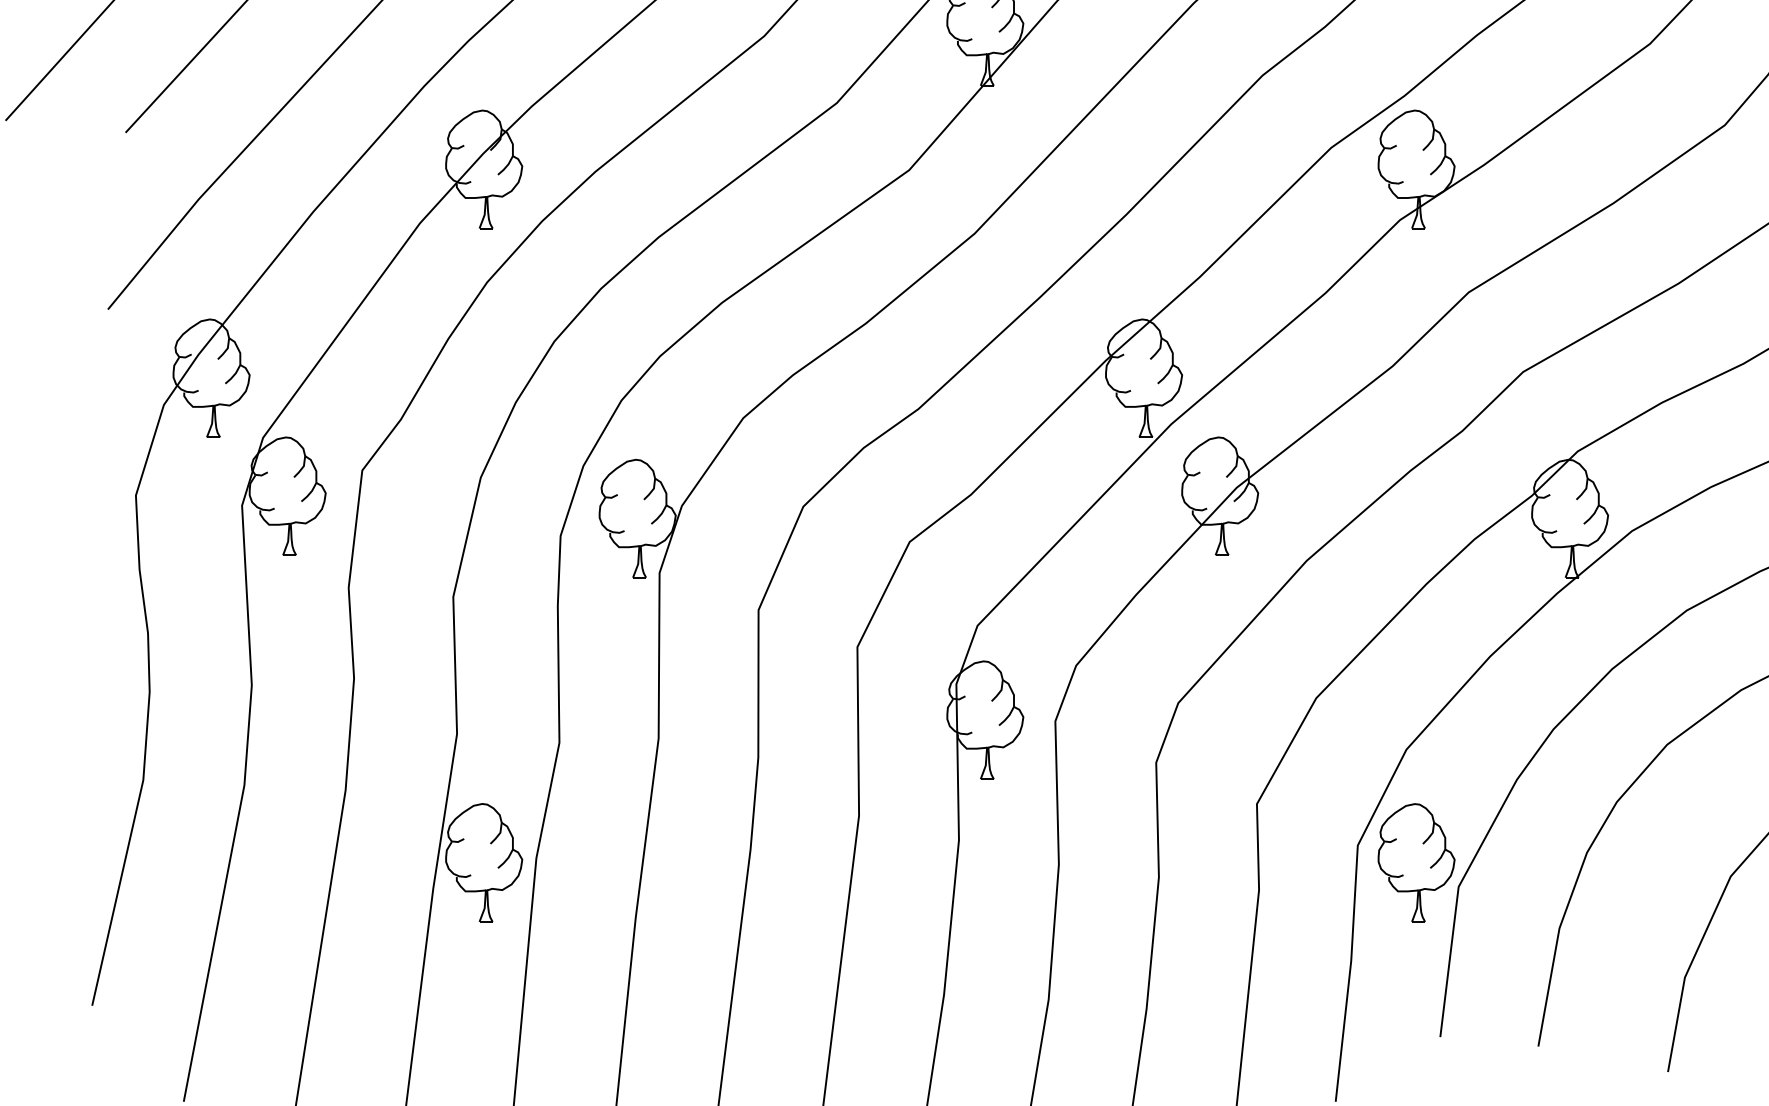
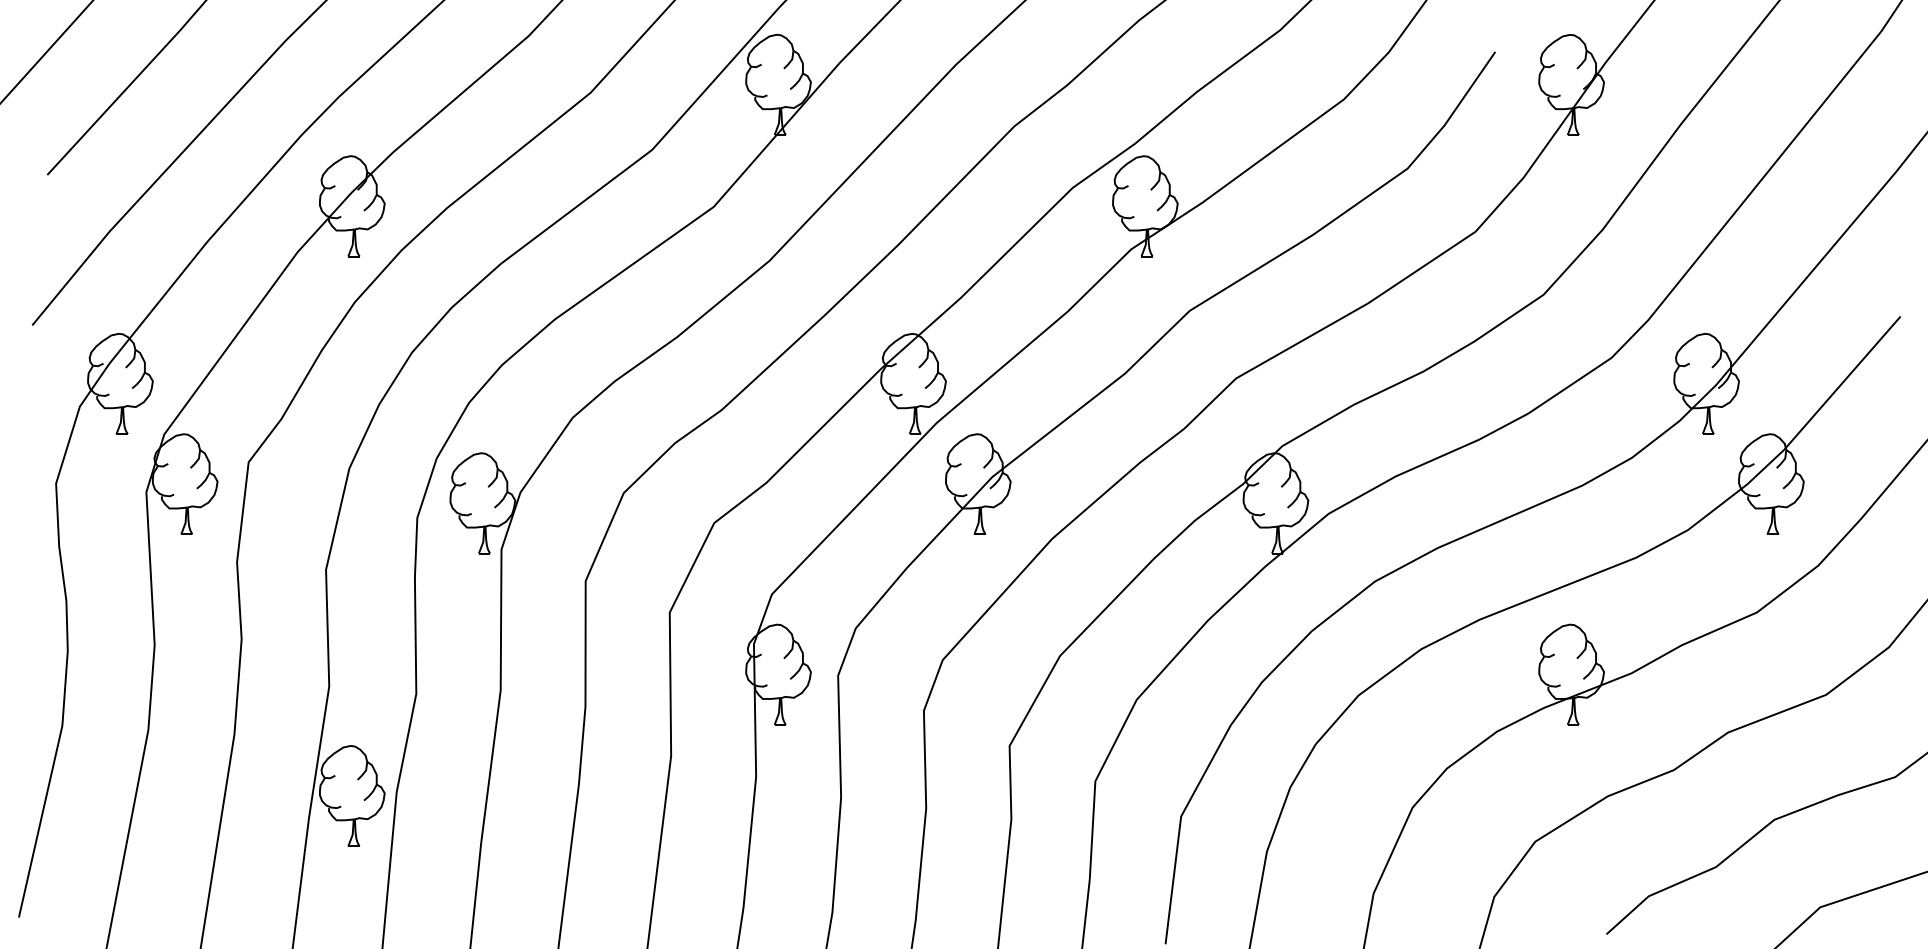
part: (1416, 862) -> (1145, 795), removed

